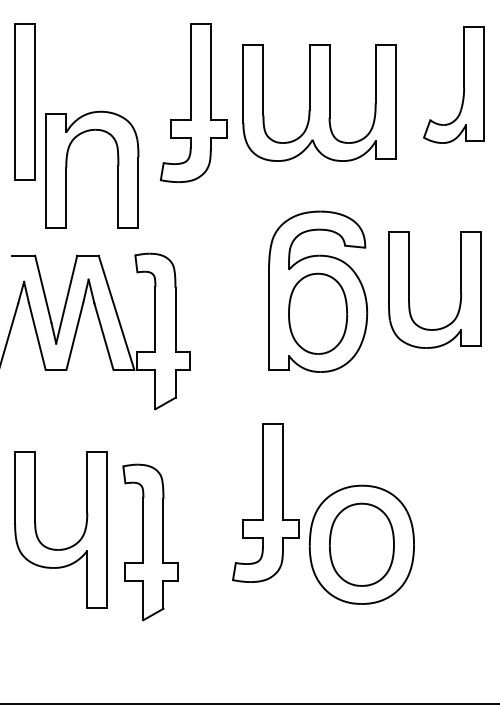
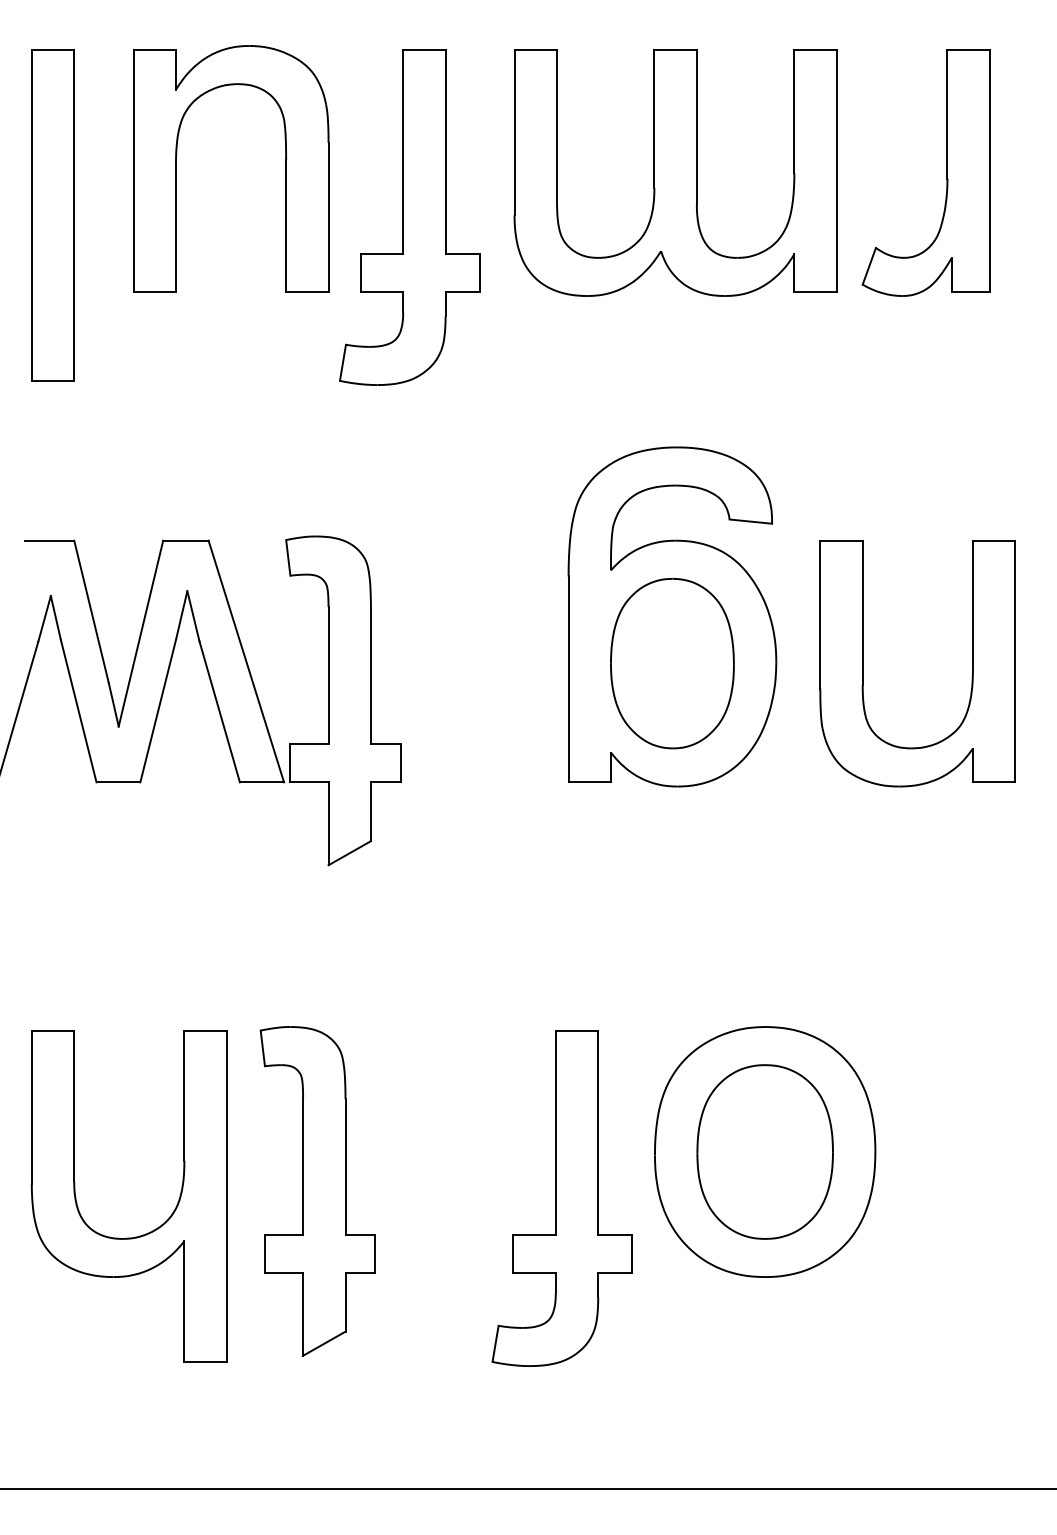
part: (463, 84) -> (946, 172), moved
part: (319, 102) -> (675, 172), moved
part: (117, 169) -> (284, 168), moved
part: (409, 289) -> (863, 662), moved
part: (265, 502) -> (561, 1197), moved
part: (150, 542) -> (318, 1191), moved
part: (66, 547) -> (140, 1233), moved

